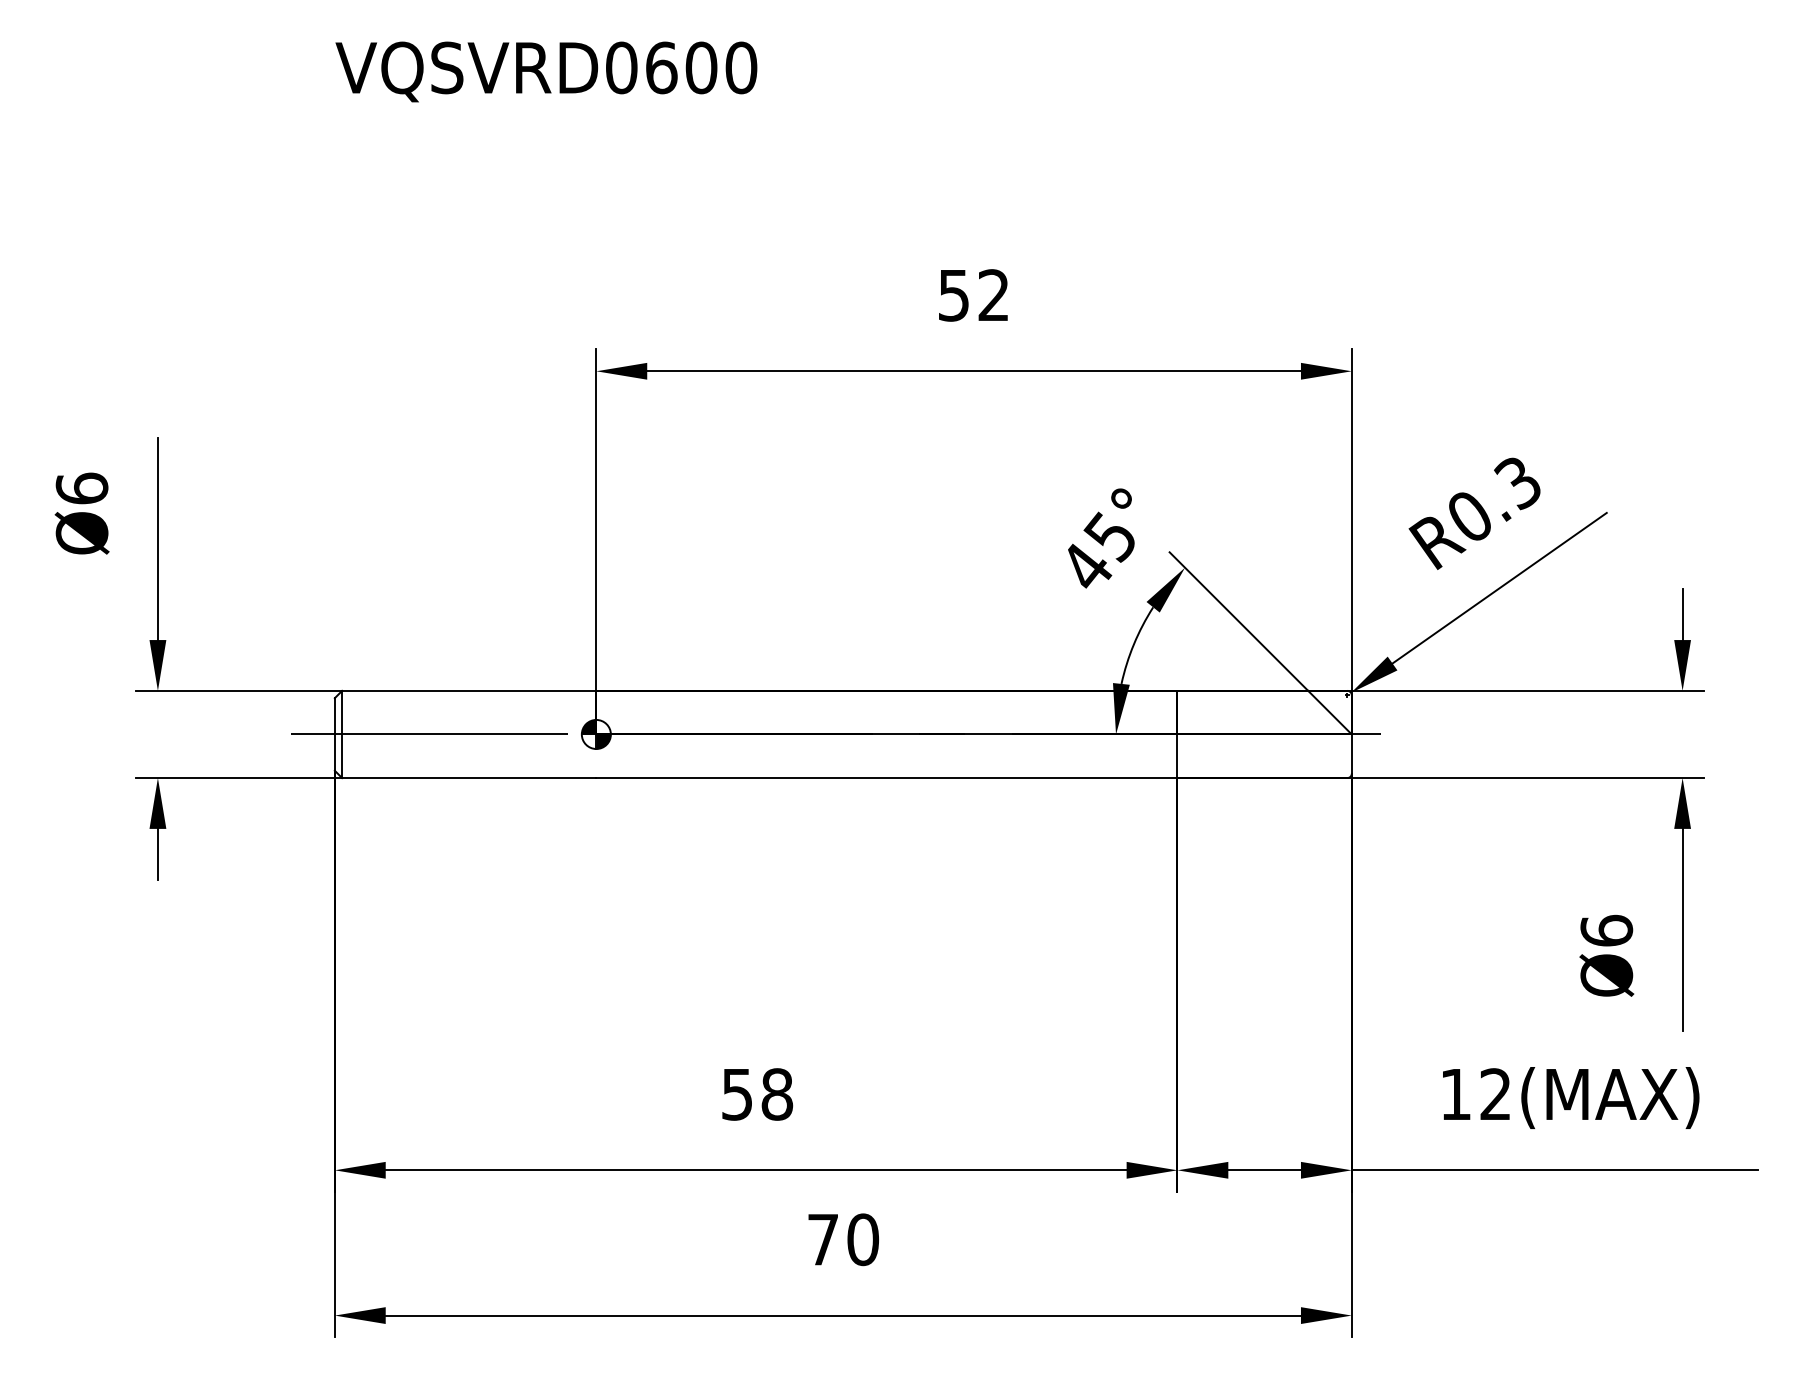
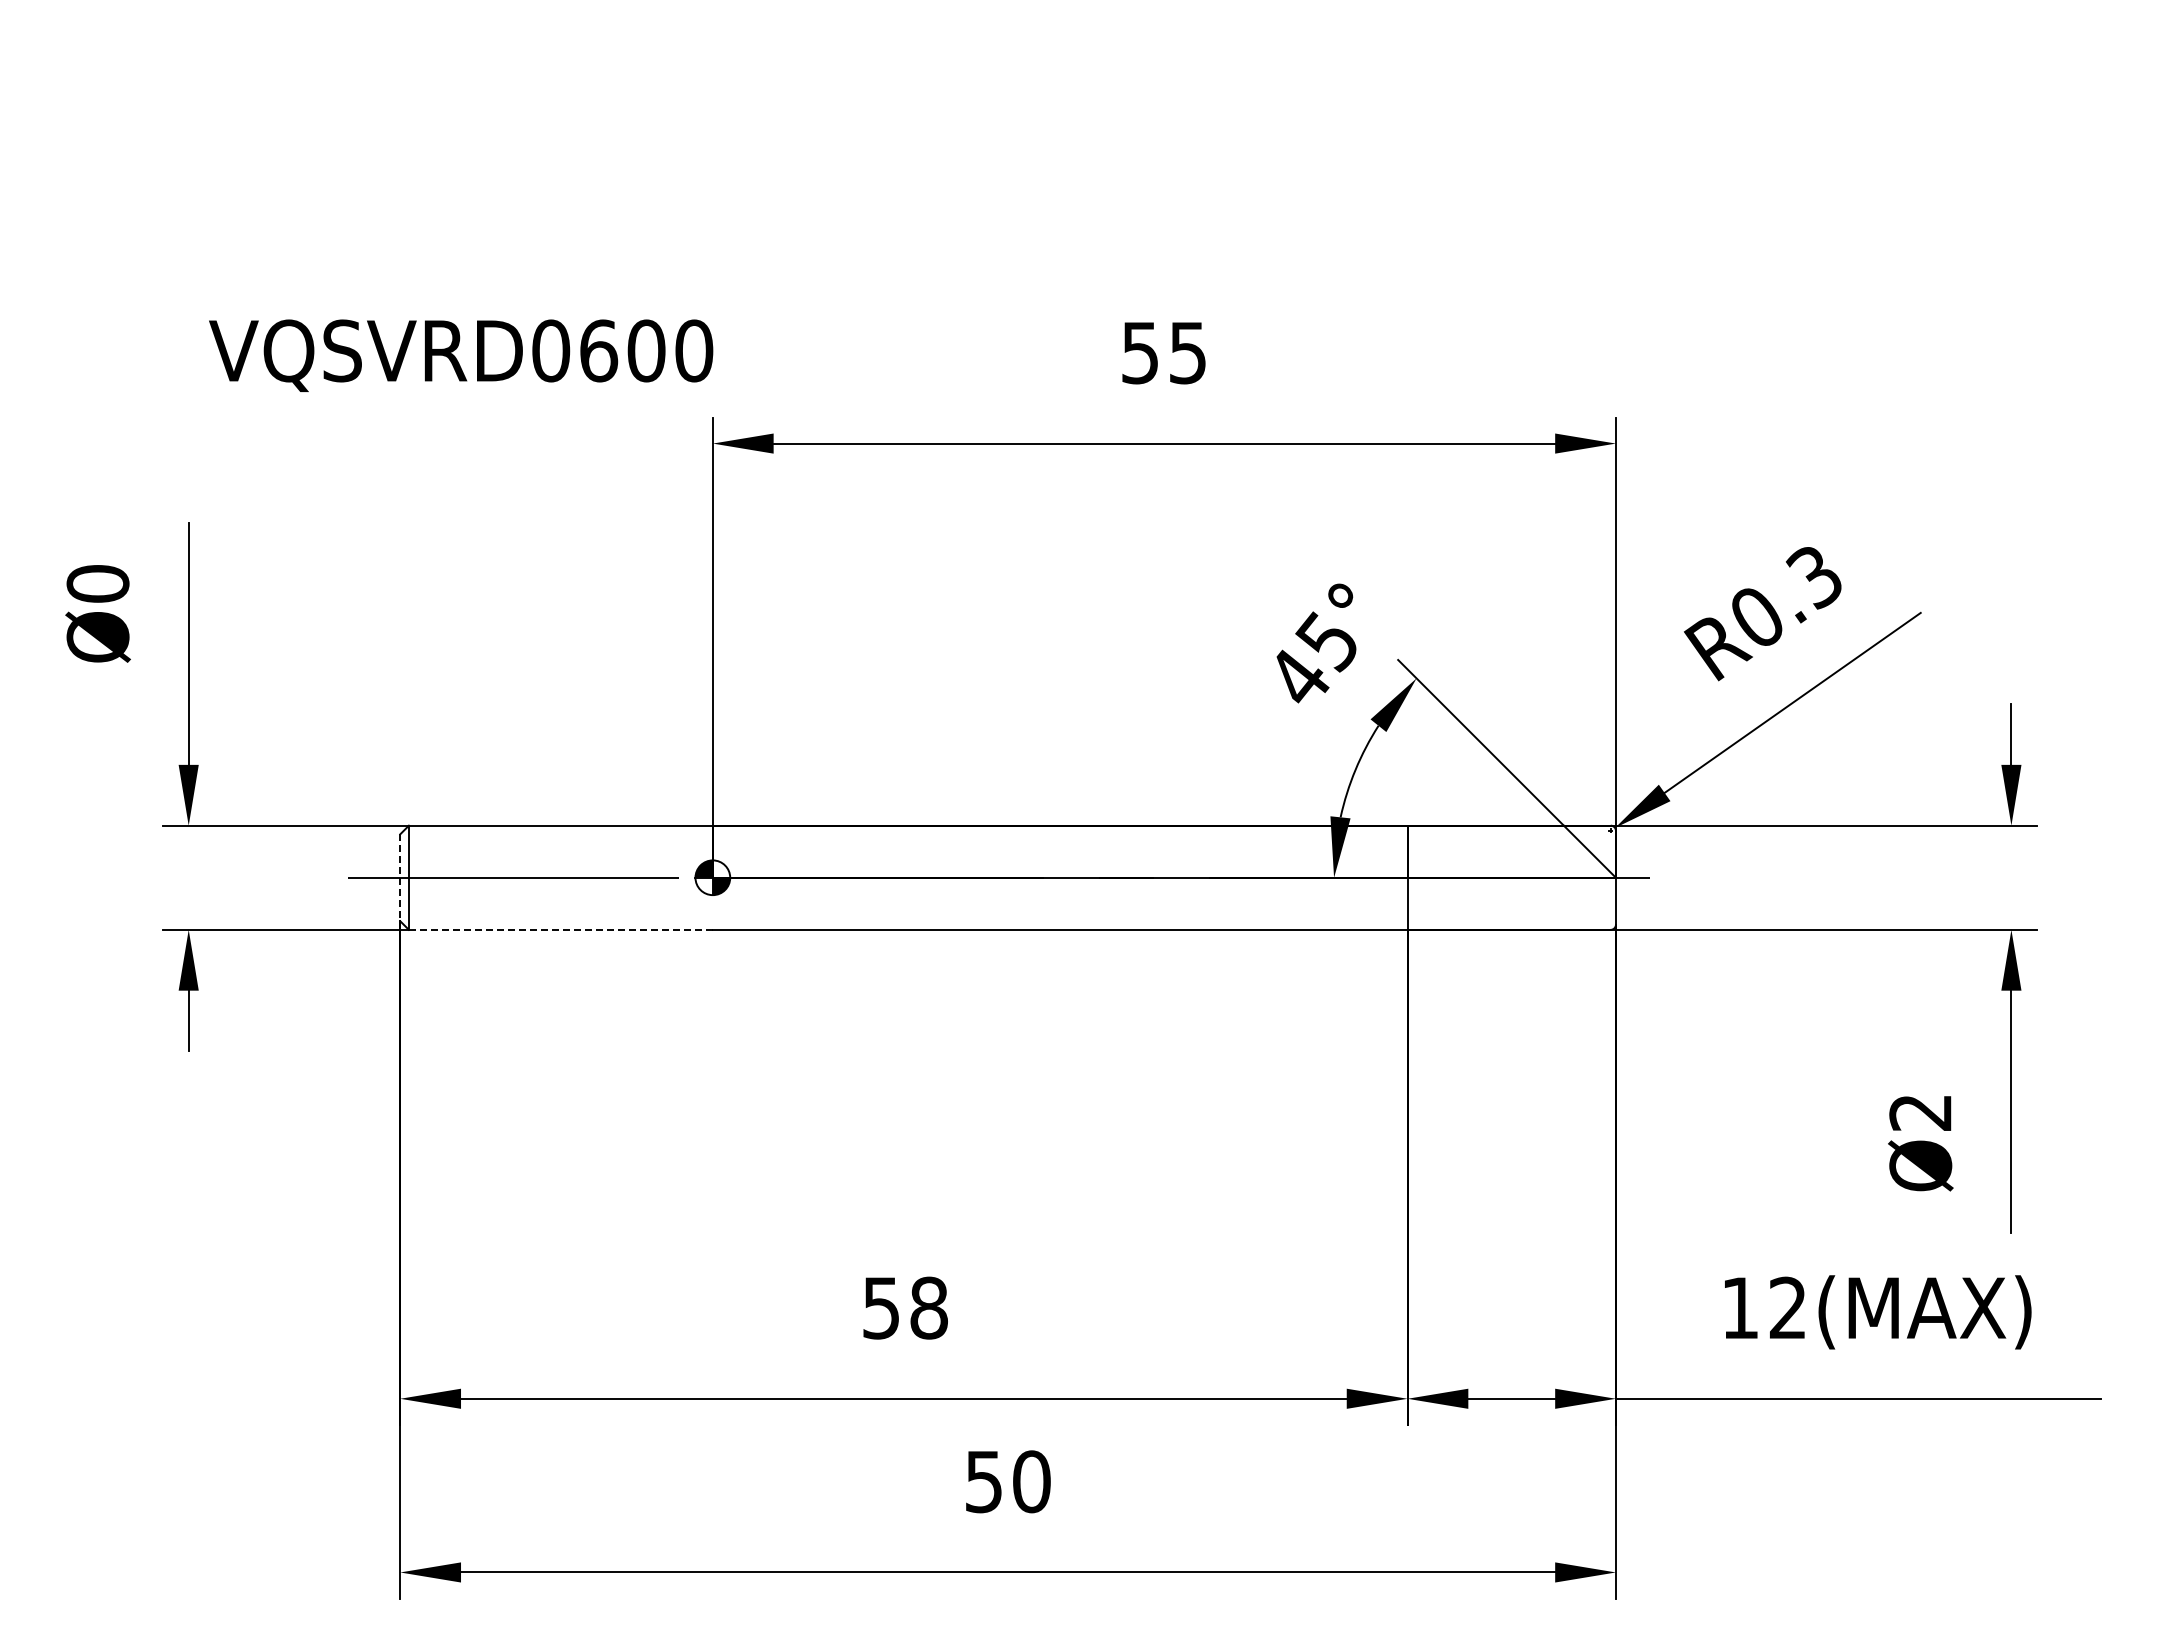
text: (546, 71) -> (461, 355), moved
text: (993, 295) -> (1187, 352), 52 -> 55
text: (81, 488) -> (97, 583), Ø6 -> Ø0
line: (335, 735) -> (400, 878), solid -> dashed
line: (468, 777) -> (560, 929), solid -> dashed
text: (1606, 930) -> (1920, 1112), Ø6 -> Ø2
text: (822, 1240) -> (983, 1482), 70 -> 50

